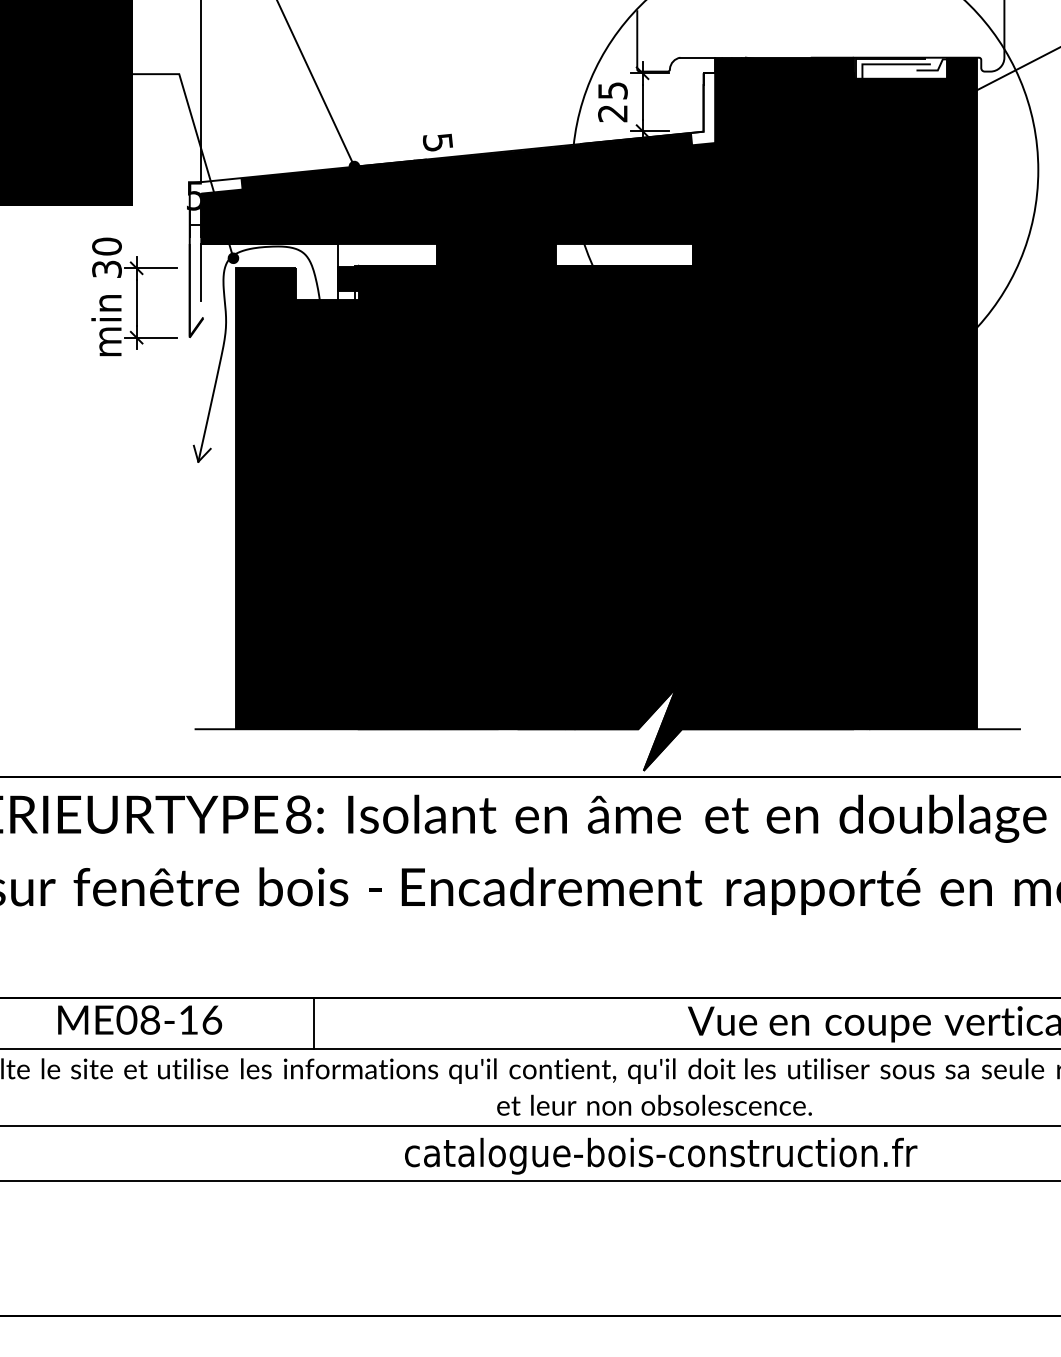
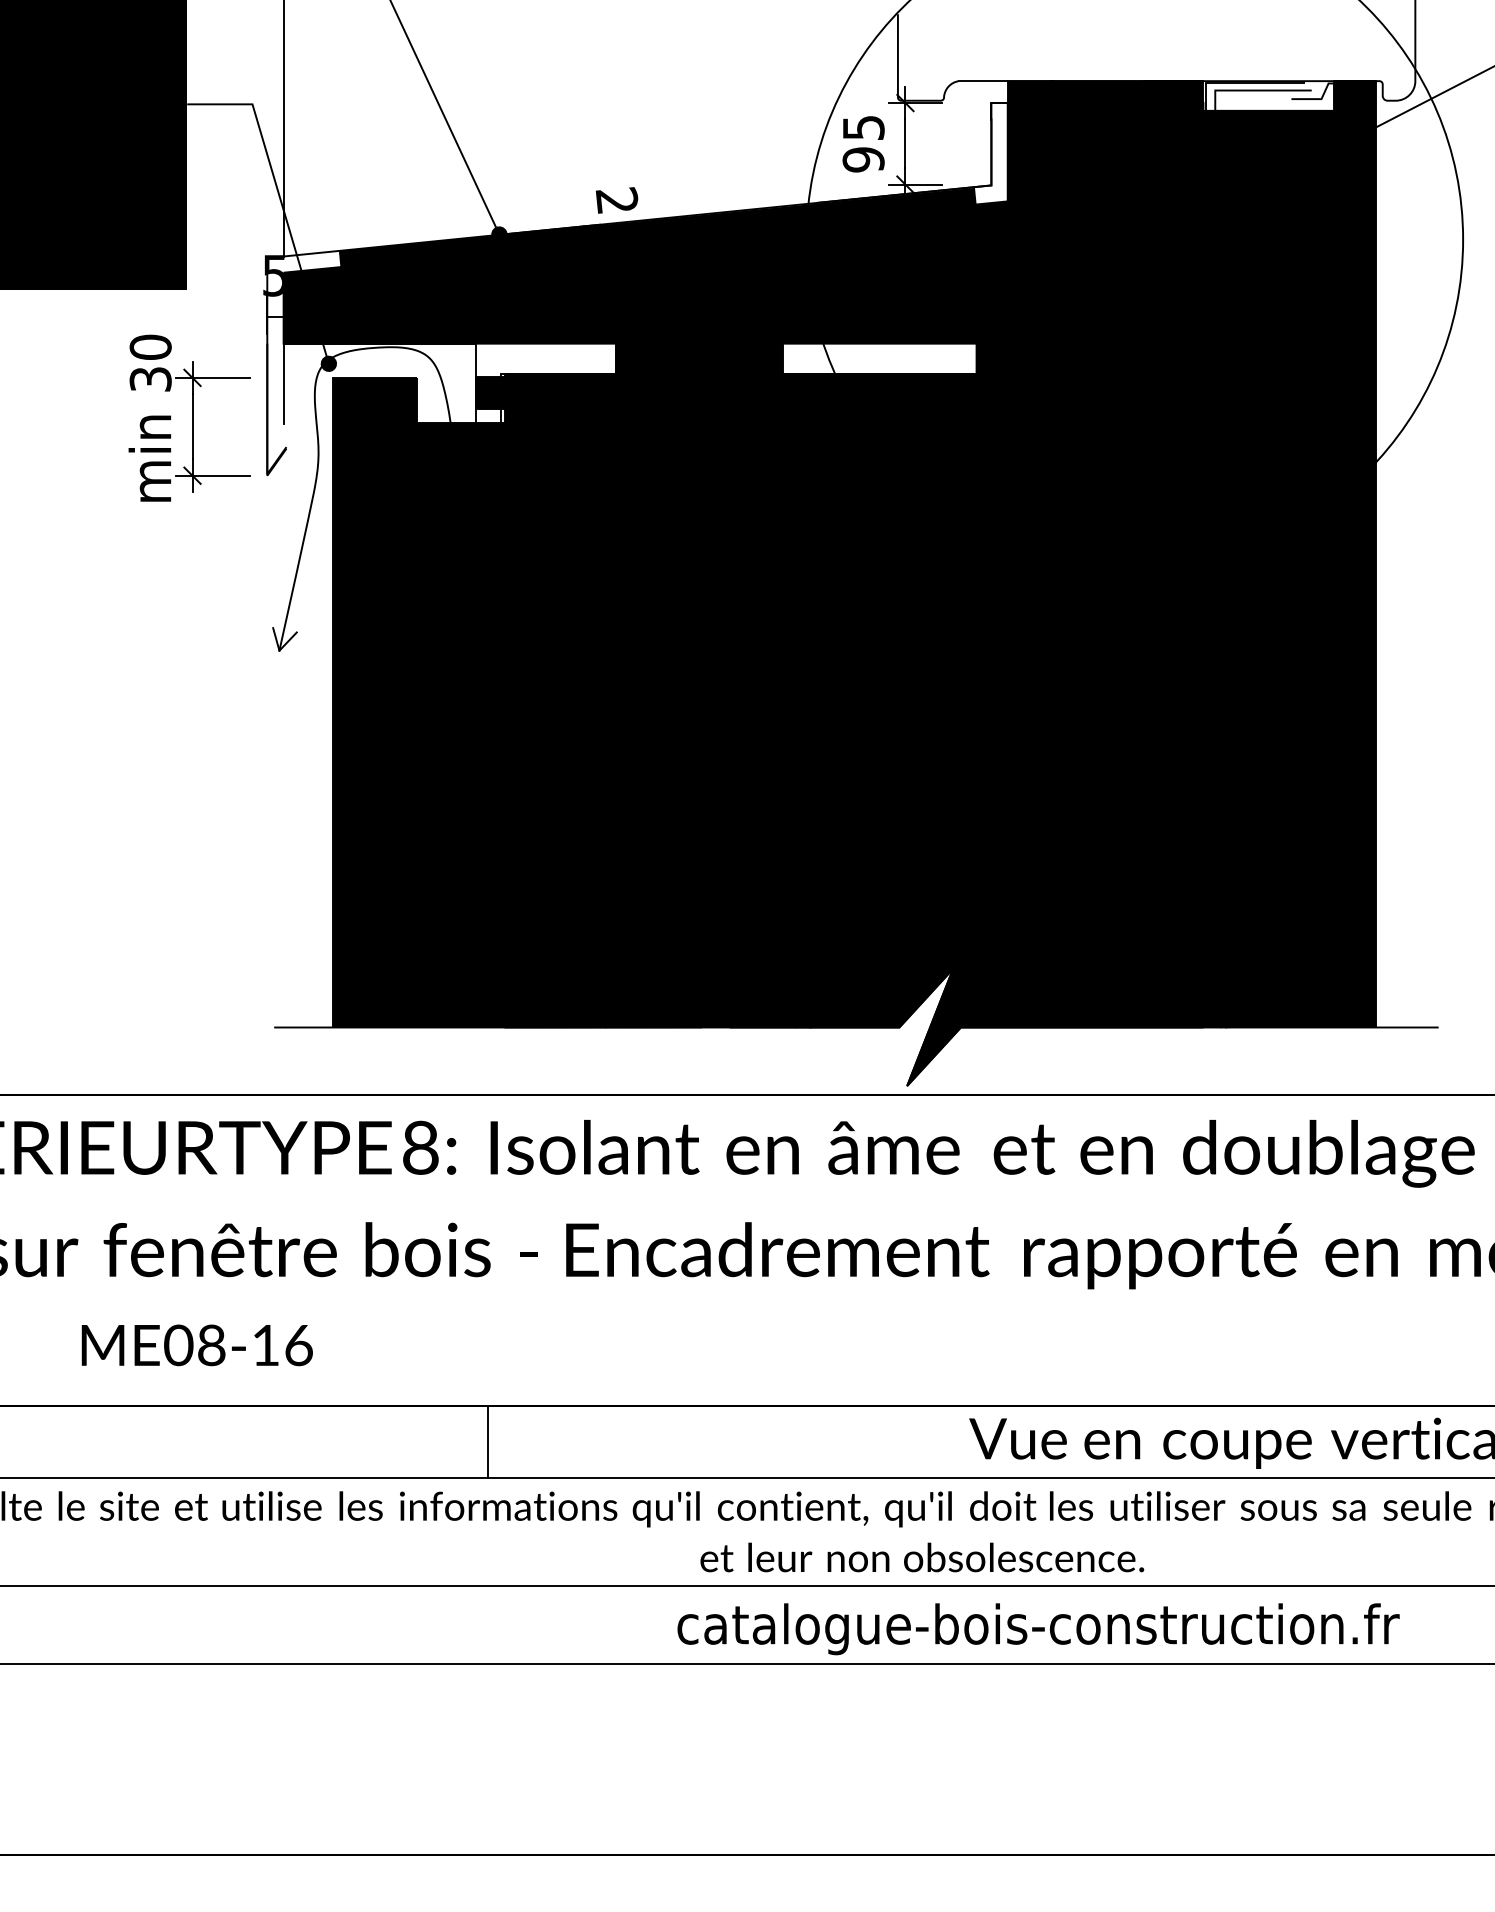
text: (612, 113) -> (863, 159), 25 -> 95
text: (437, 142) -> (616, 200), 5 -> 2
text: (139, 1020) -> (196, 1345), moved
line: (313, 1023) -> (487, 1442), moved
text: (661, 1156) -> (1038, 1629), moved

